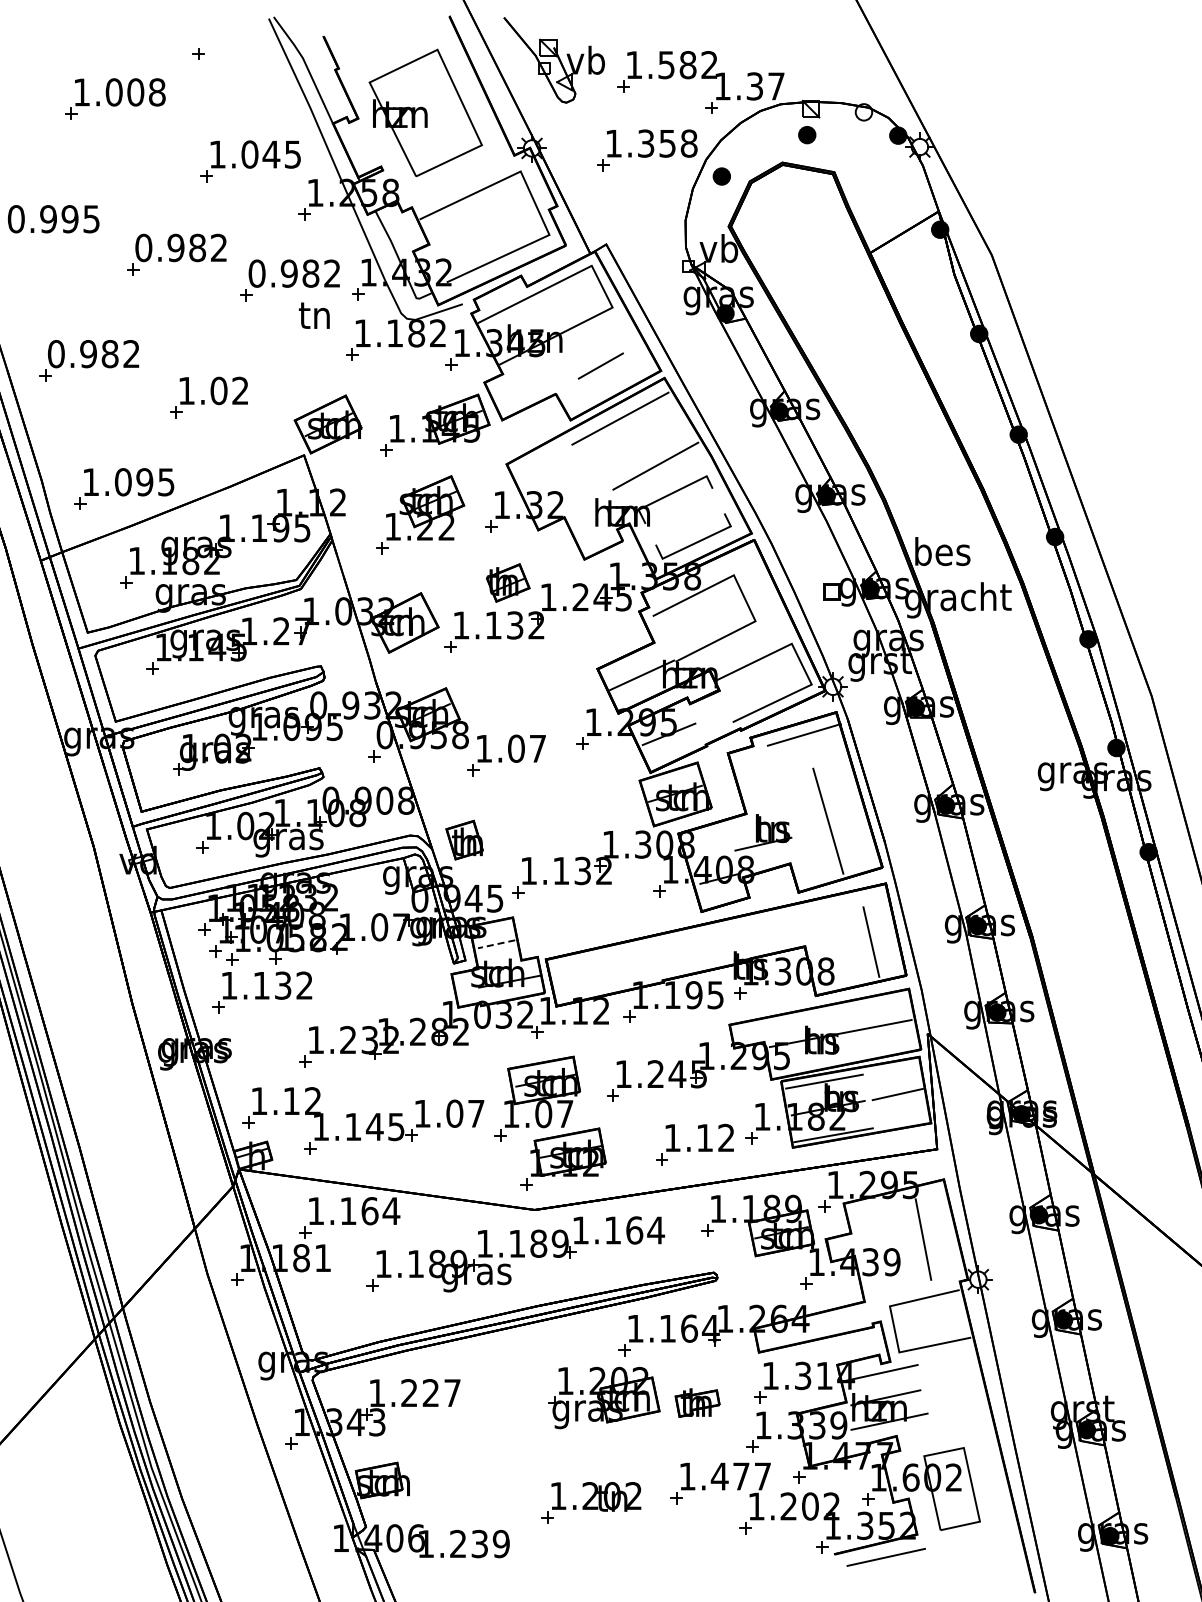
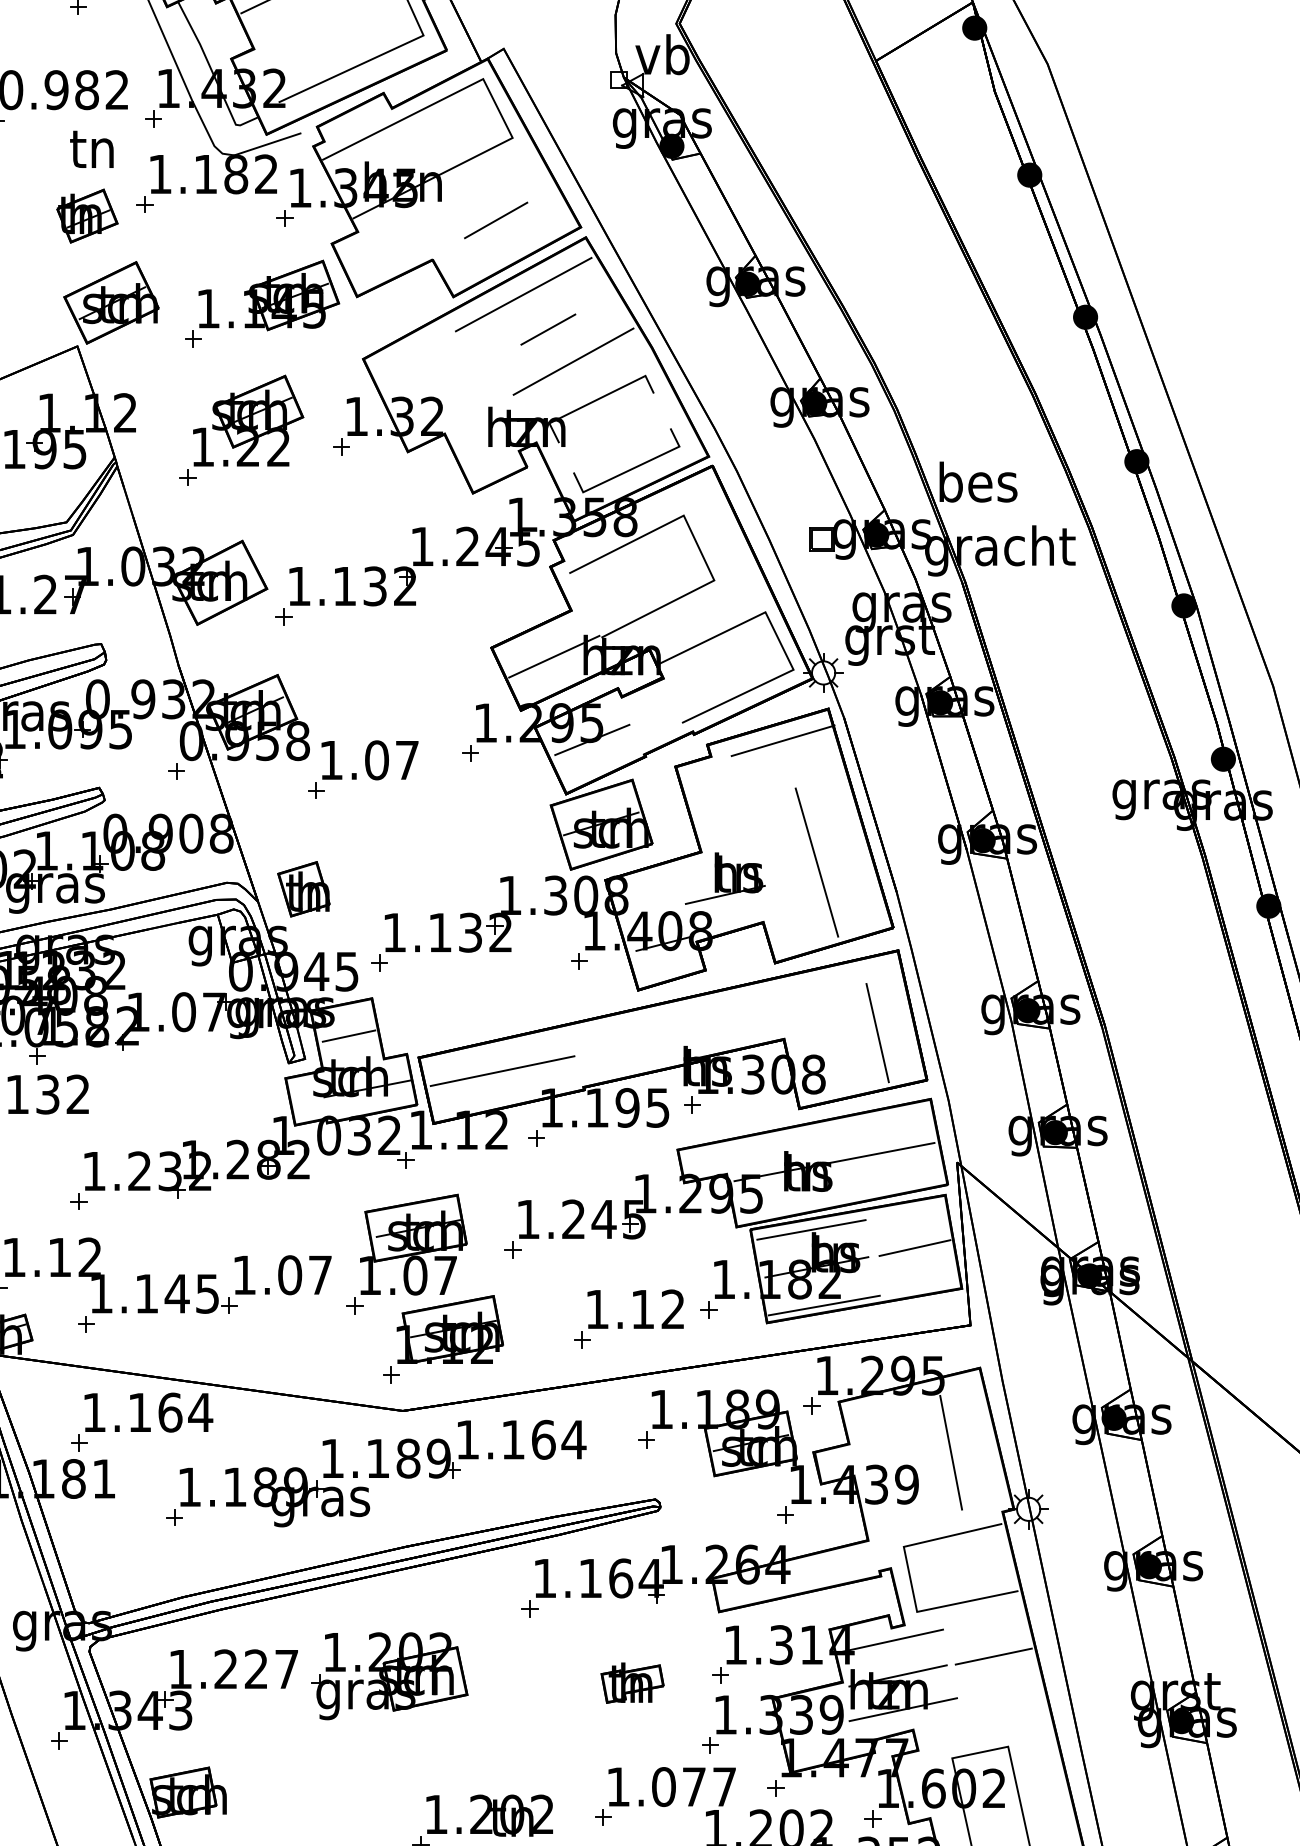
line: (637, 443) -> (547, 329), added
part: (507, 582) -> (86, 215), moved
line: (496, 944) -> (348, 1036), dashed -> solid
line: (605, 968) -> (502, 1070), added
line: (953, 1383) -> (993, 1655), added
part: (604, 1397) -> (389, 1675), moved
text: (719, 1476) -> (663, 1786), 1.477 -> 1.077

